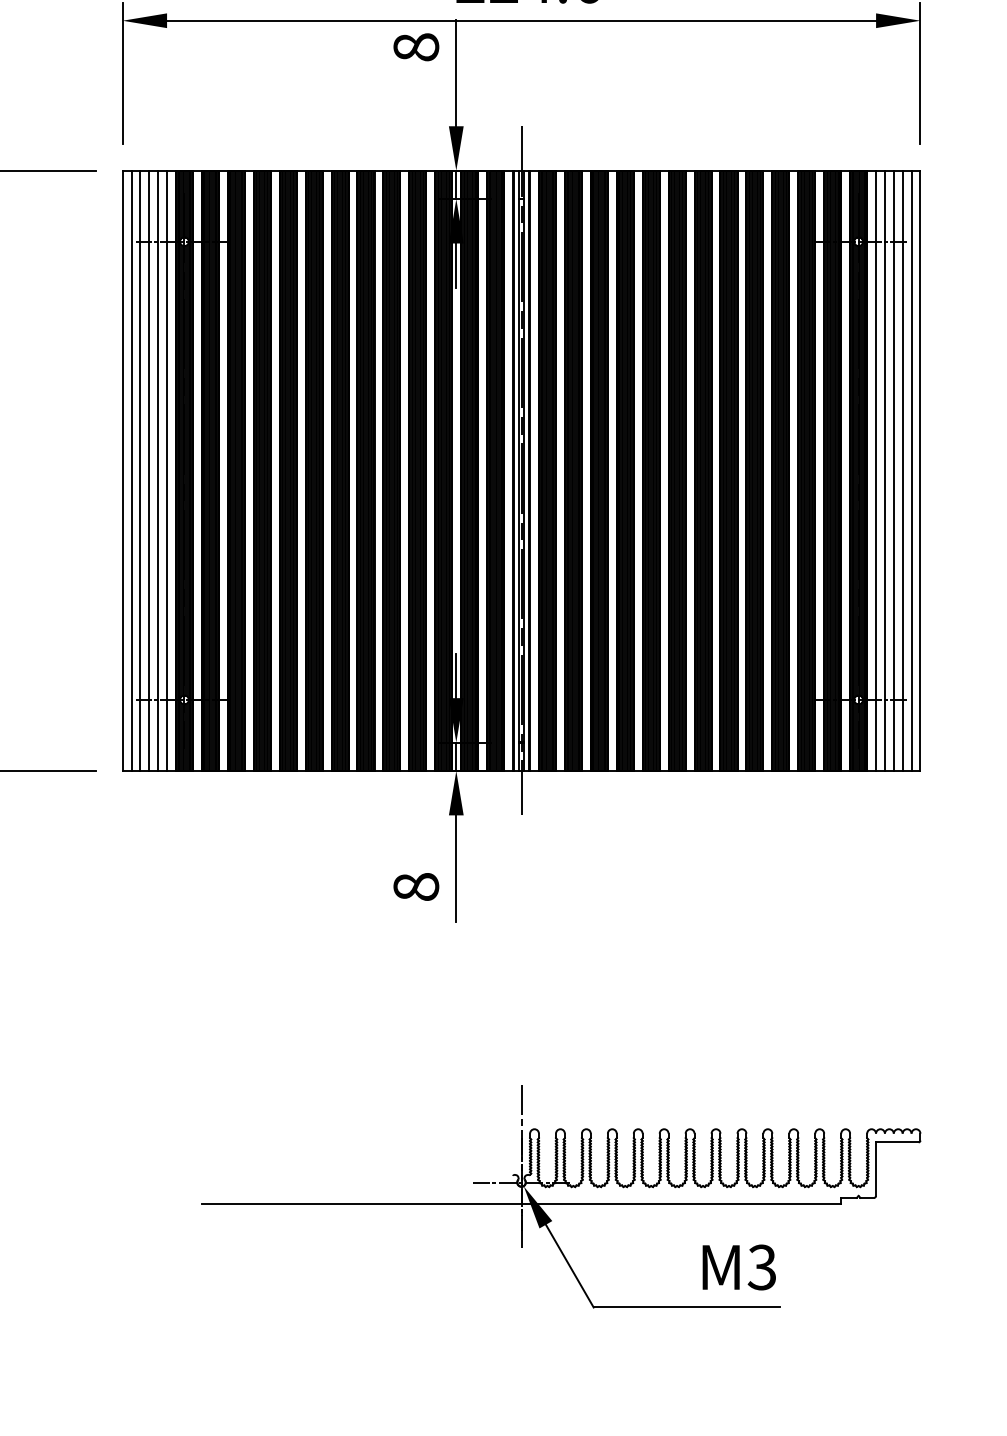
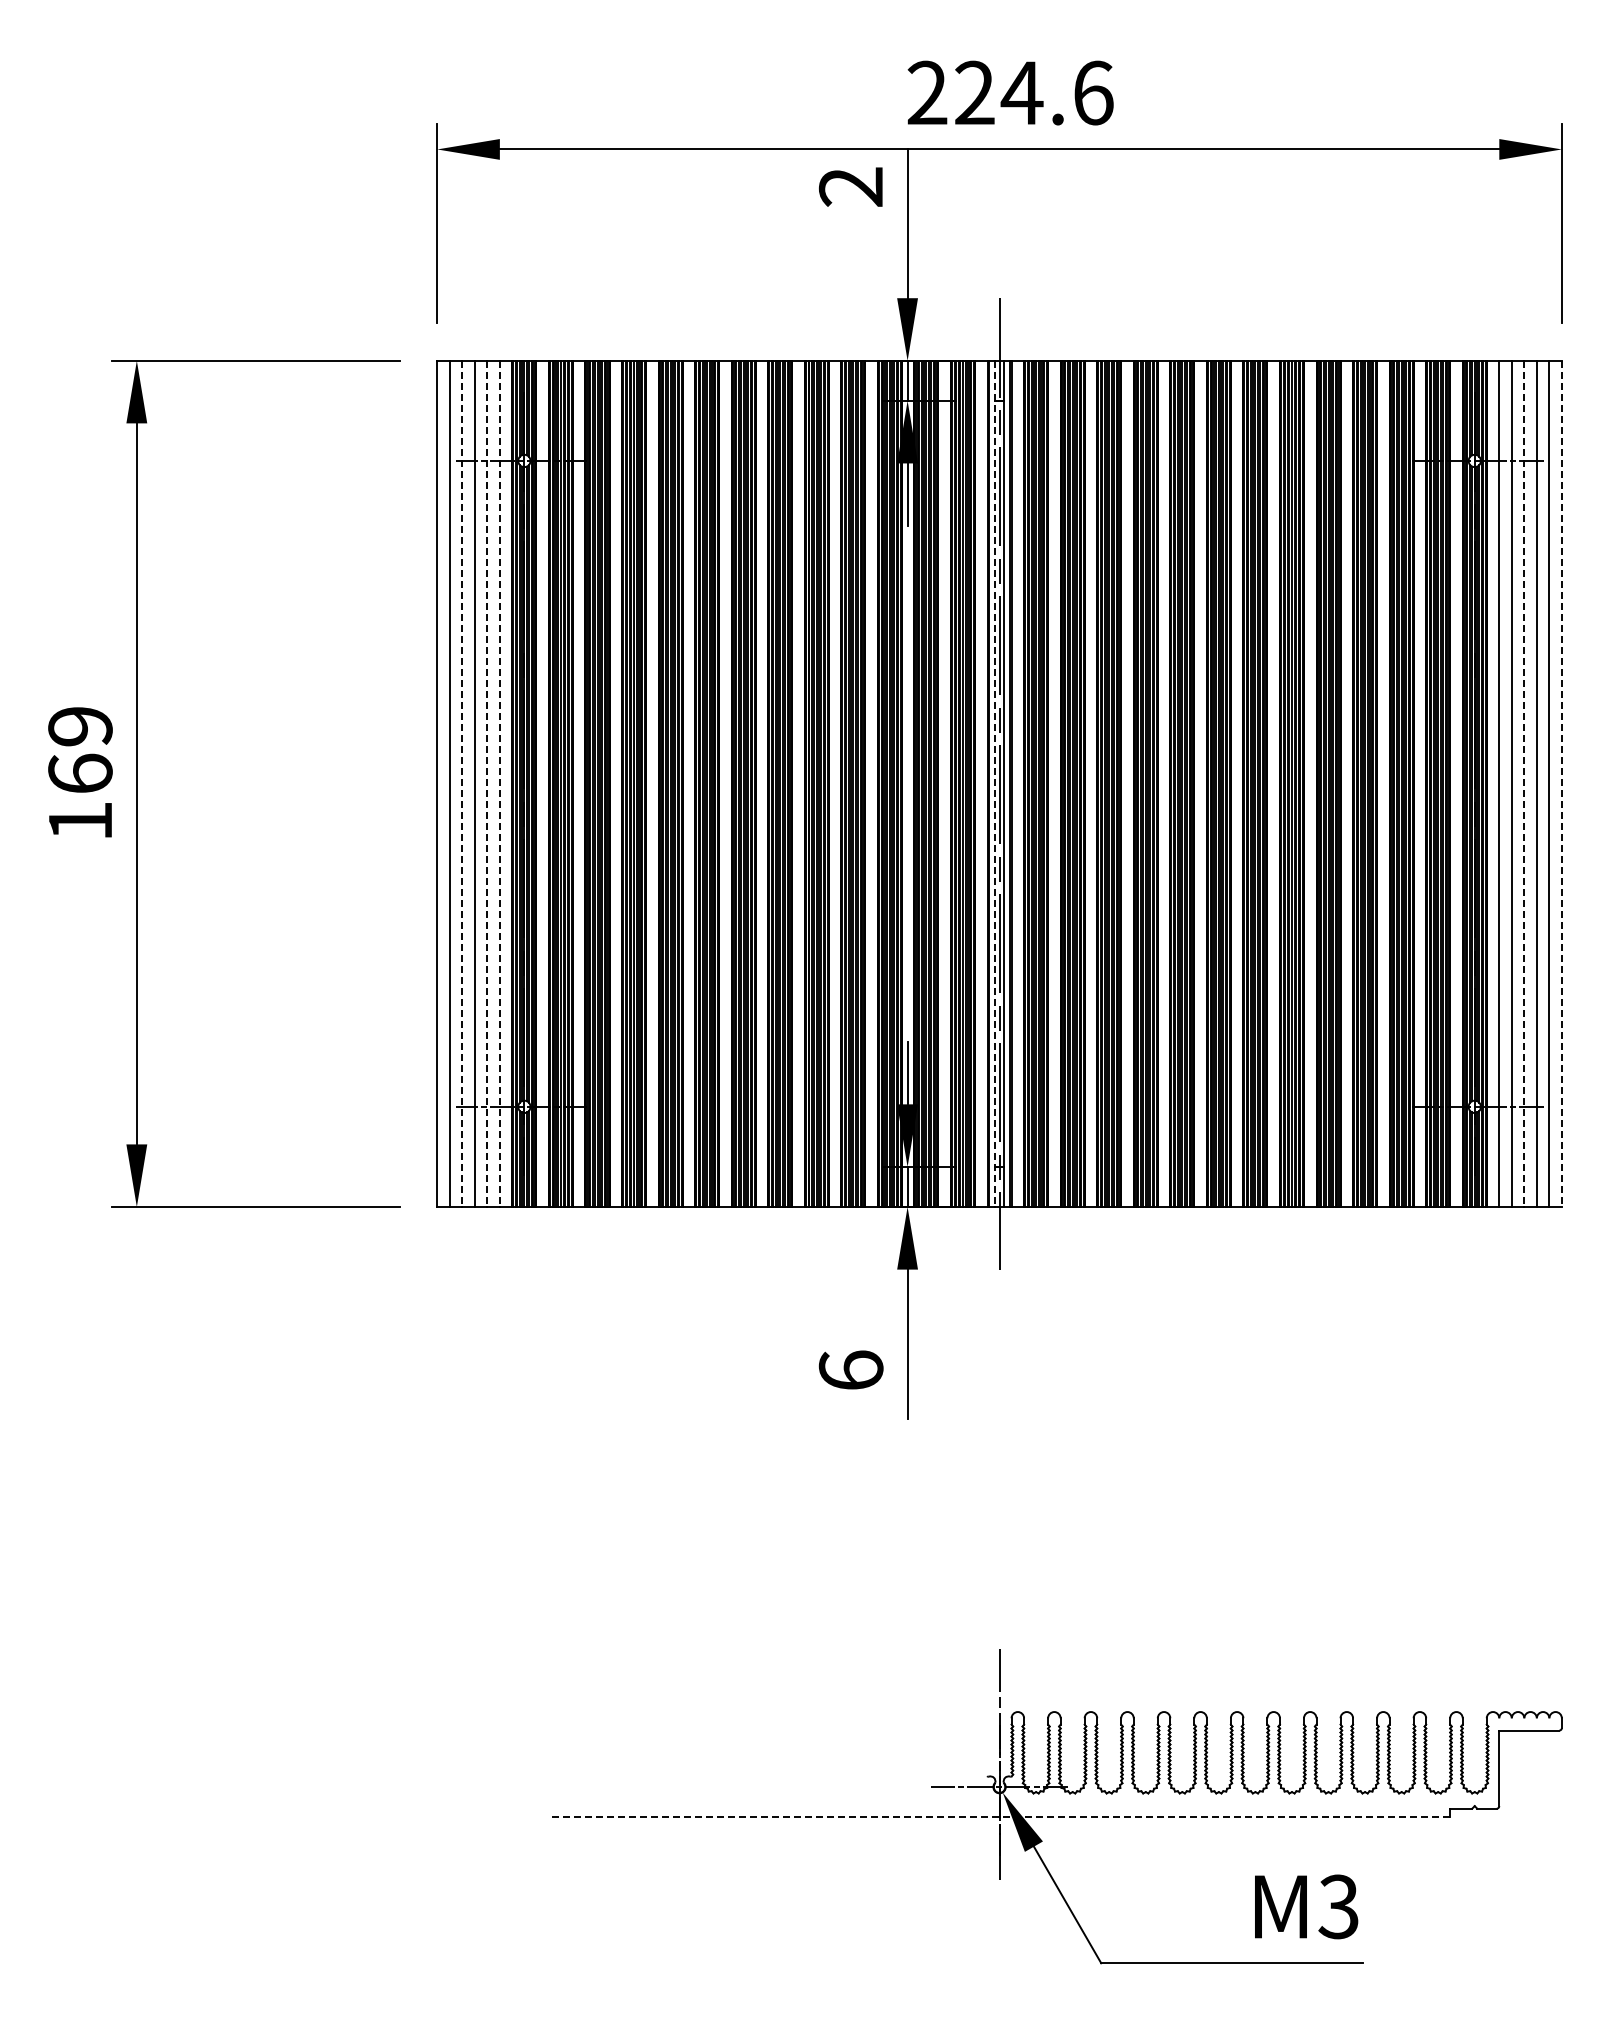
text: (415, 47) -> (850, 186), 8 -> 2
line: (140, 471) -> (462, 784), solid -> dashed
line: (158, 471) -> (487, 784), solid -> dashed
line: (166, 471) -> (499, 784), solid -> dashed
line: (518, 471) -> (995, 784), solid -> dashed
line: (893, 471) -> (1524, 784), solid -> dashed
line: (920, 471) -> (1561, 784), solid -> dashed
text: (415, 886) -> (850, 1370), 8 -> 6
line: (521, 1204) -> (999, 1817), solid -> dashed

